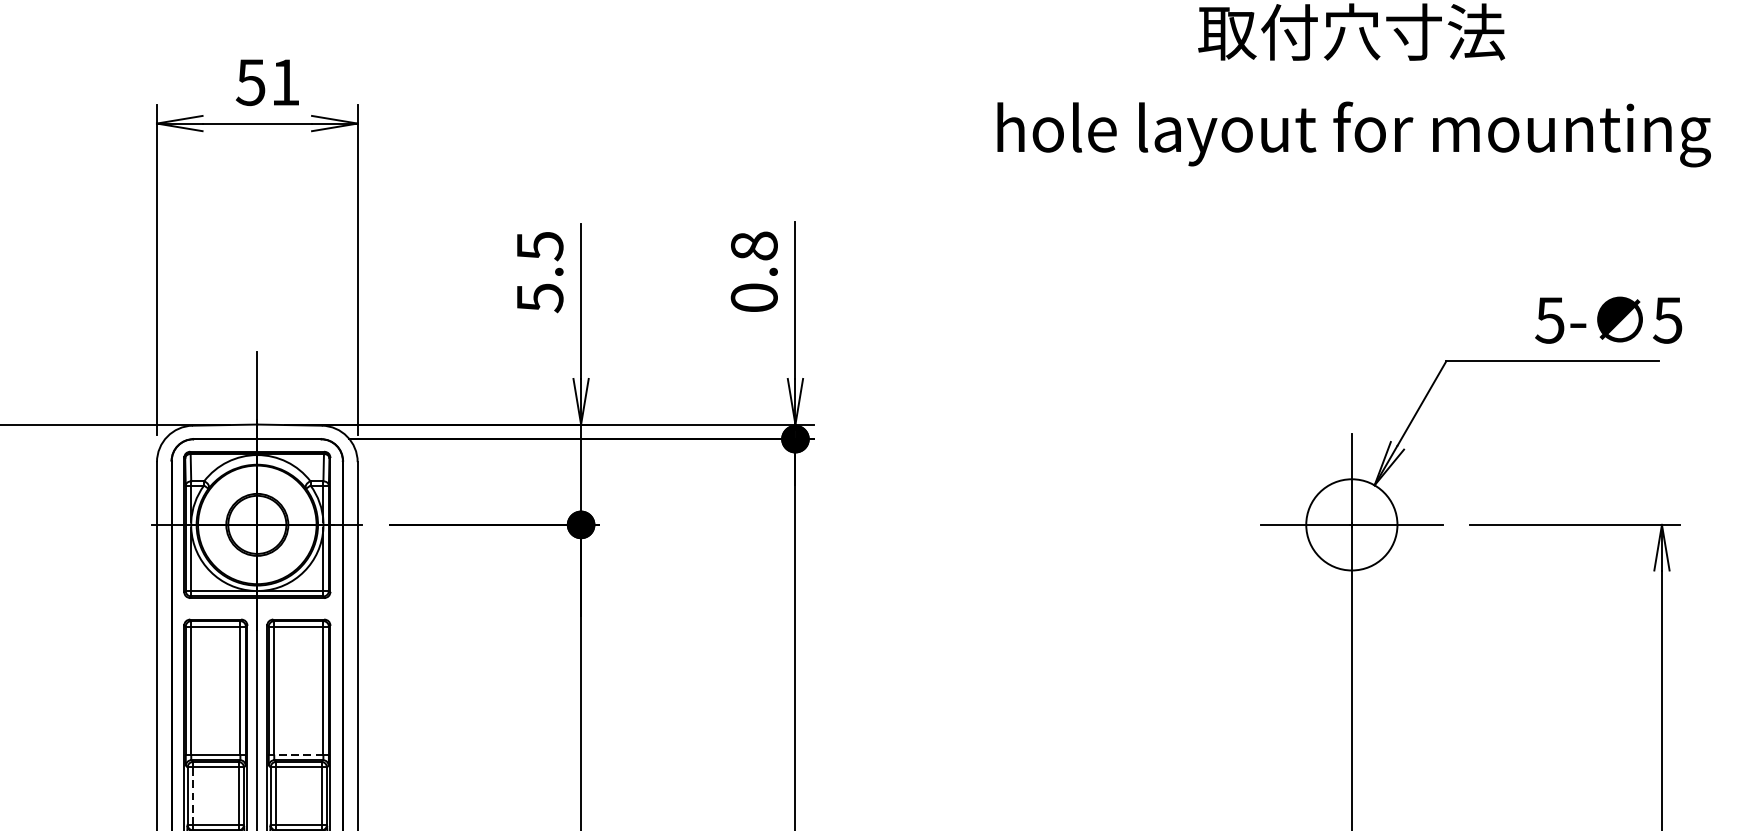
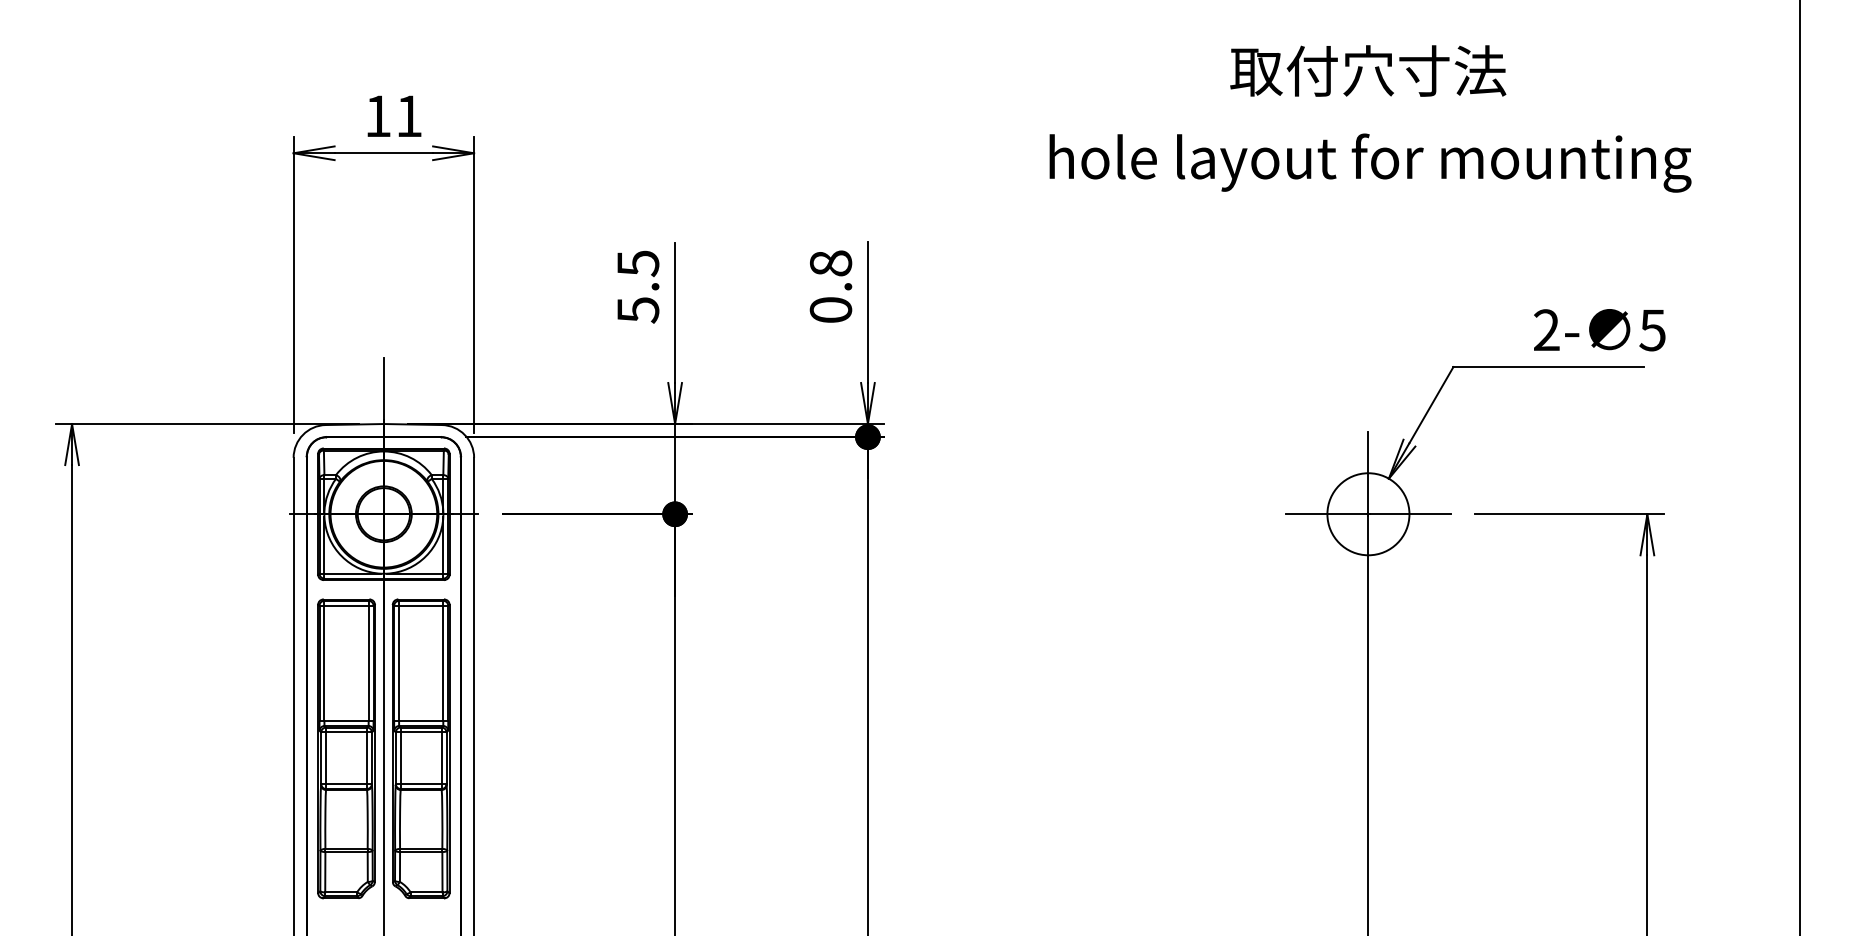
text: (250, 82) -> (377, 116), 51 -> 11
text: (1549, 320) -> (1546, 330), 5- -> 2-
line: (298, 755) -> (420, 721), dashed -> solid
line: (193, 796) -> (326, 758), dashed -> solid

